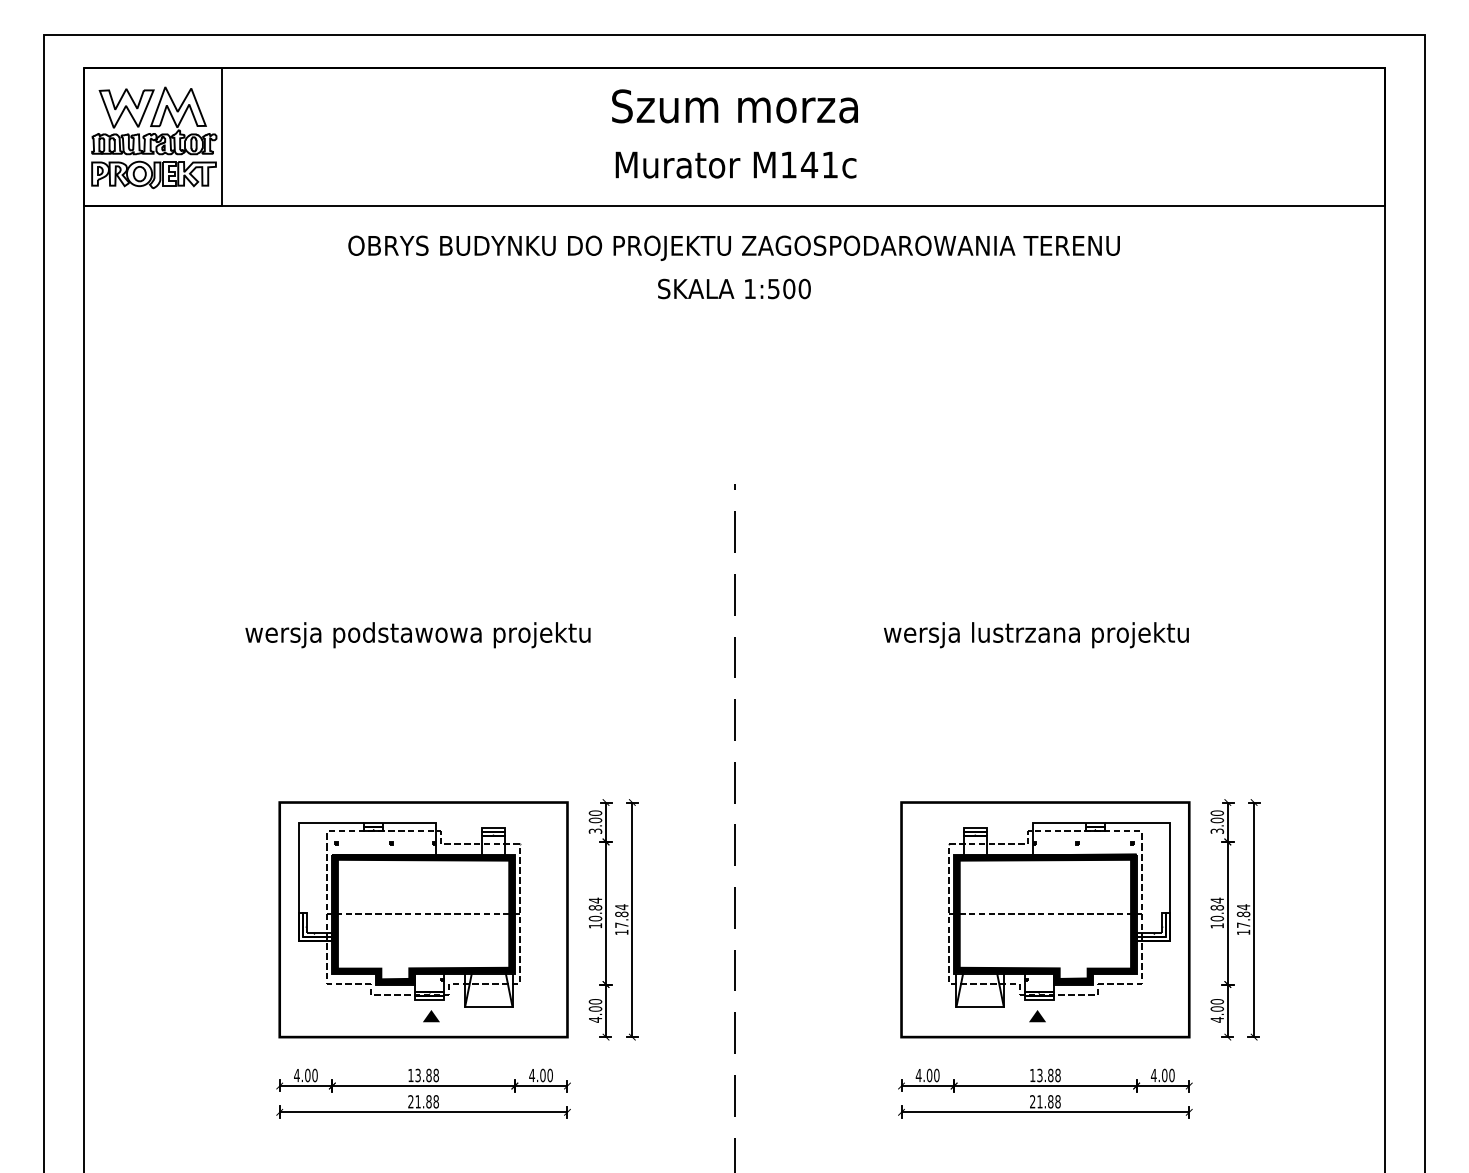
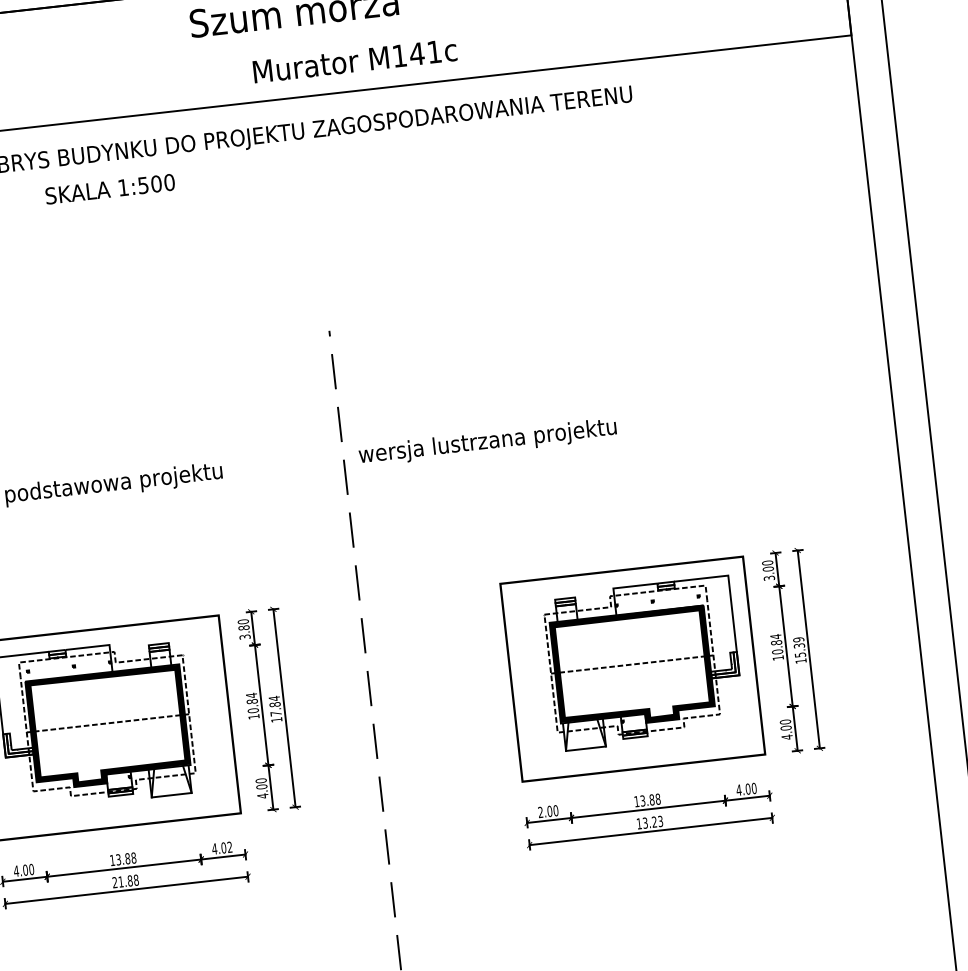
text: (735, 164) -> (354, 60), moved
text: (734, 288) -> (110, 188), moved
text: (1036, 635) -> (487, 442), moved
text: (595, 820) -> (244, 627), 3.00 -> 3.80
text: (1243, 915) -> (799, 646), 17.84 -> 15.39
fill: (431, 1015) -> (124, 807), removed
fill: (1037, 1015) -> (635, 750), removed
text: (918, 1074) -> (540, 811), 4.00 -> 2.00
text: (549, 1075) -> (229, 847), 4.00 -> 4.02
text: (1045, 1101) -> (650, 822), 21.88 -> 13.23

